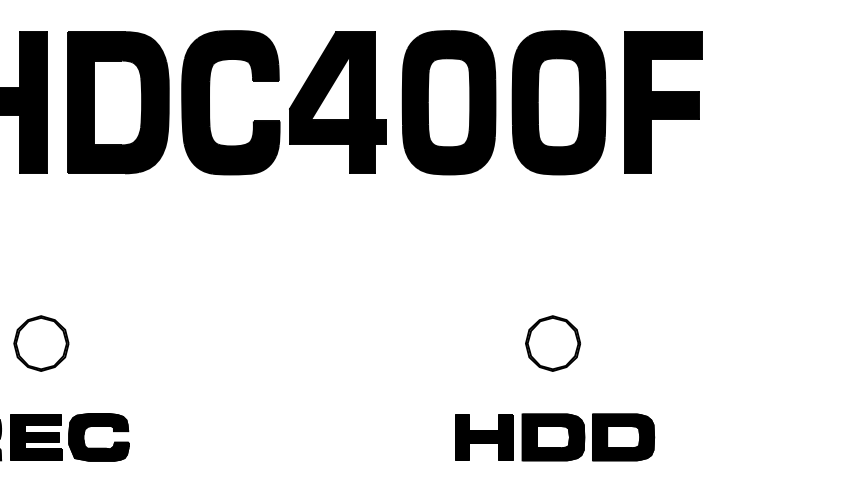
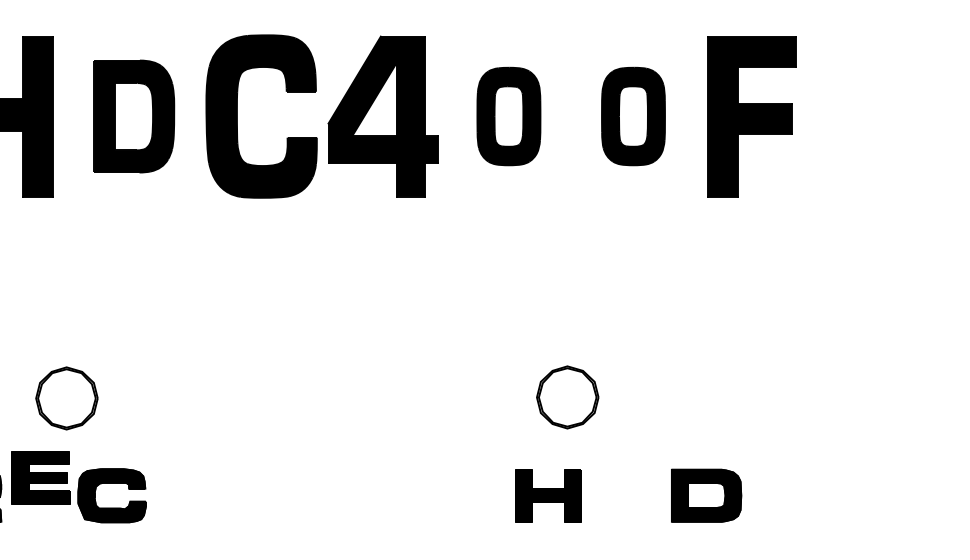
part: (118, 102) -> (134, 116), size x0.7
part: (448, 102) -> (508, 116), size x0.6
part: (559, 102) -> (633, 116), size x0.6
part: (41, 343) -> (66, 398), moved
part: (552, 343) -> (567, 397), moved
part: (35, 437) -> (40, 477), moved
part: (552, 437) -> (626, 495), removed

